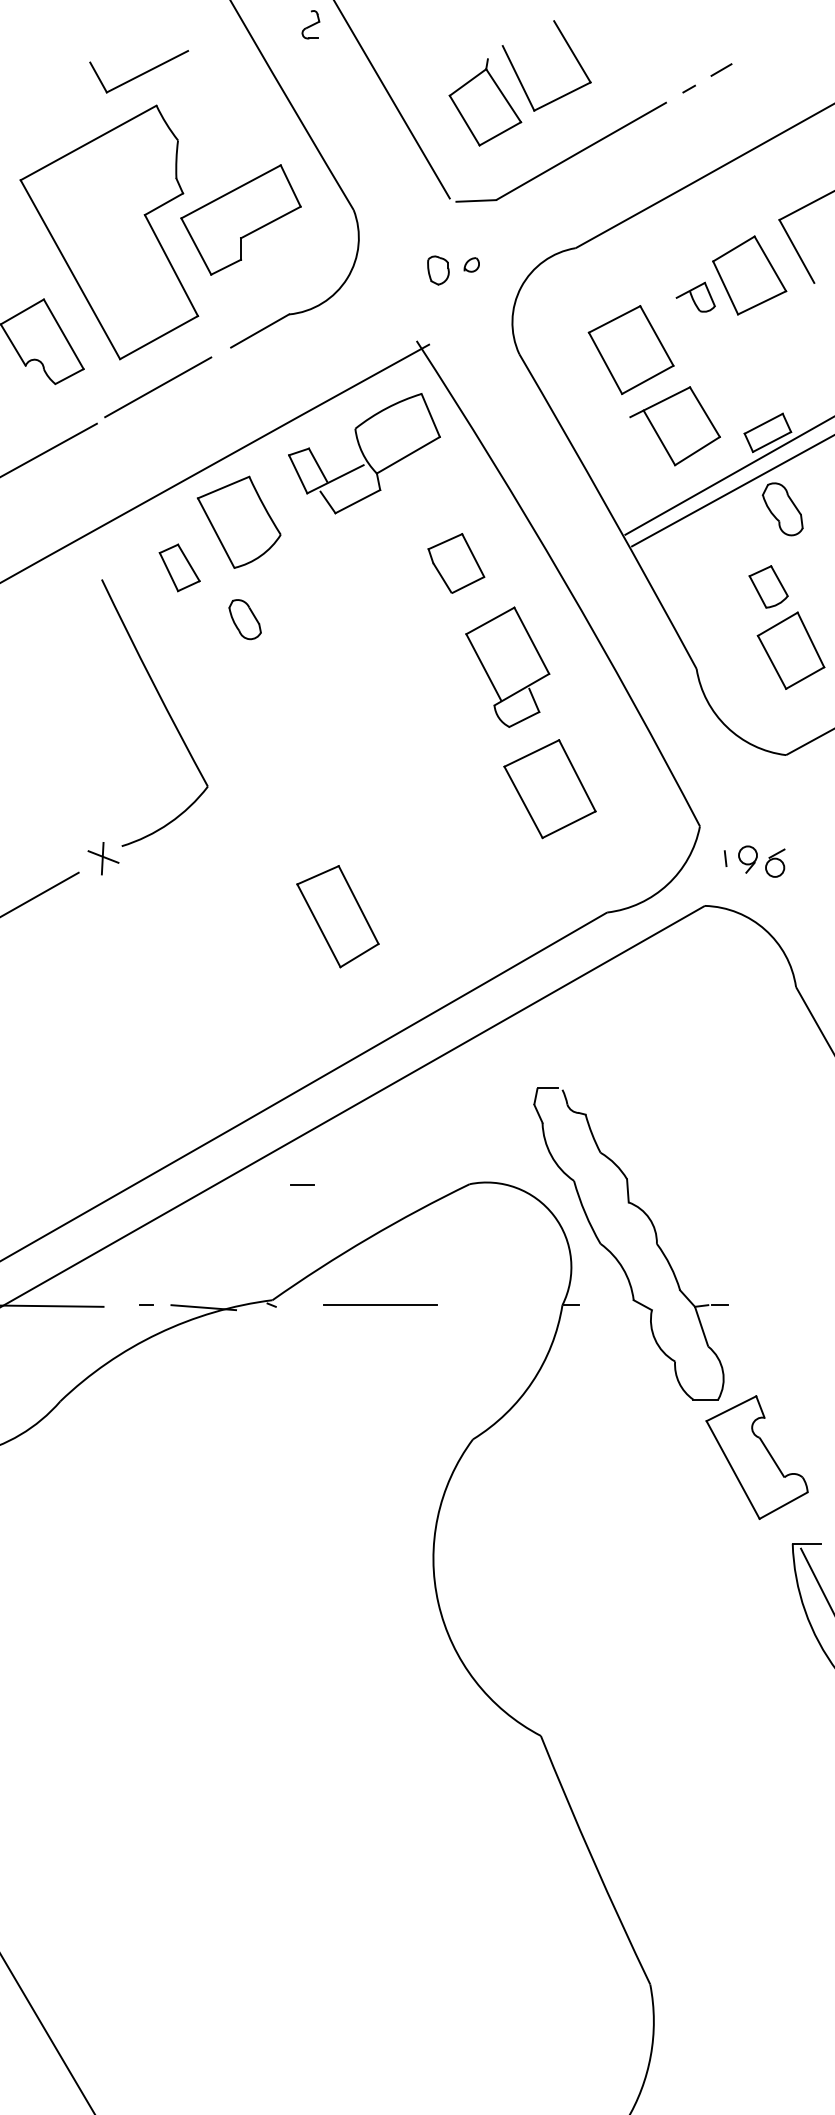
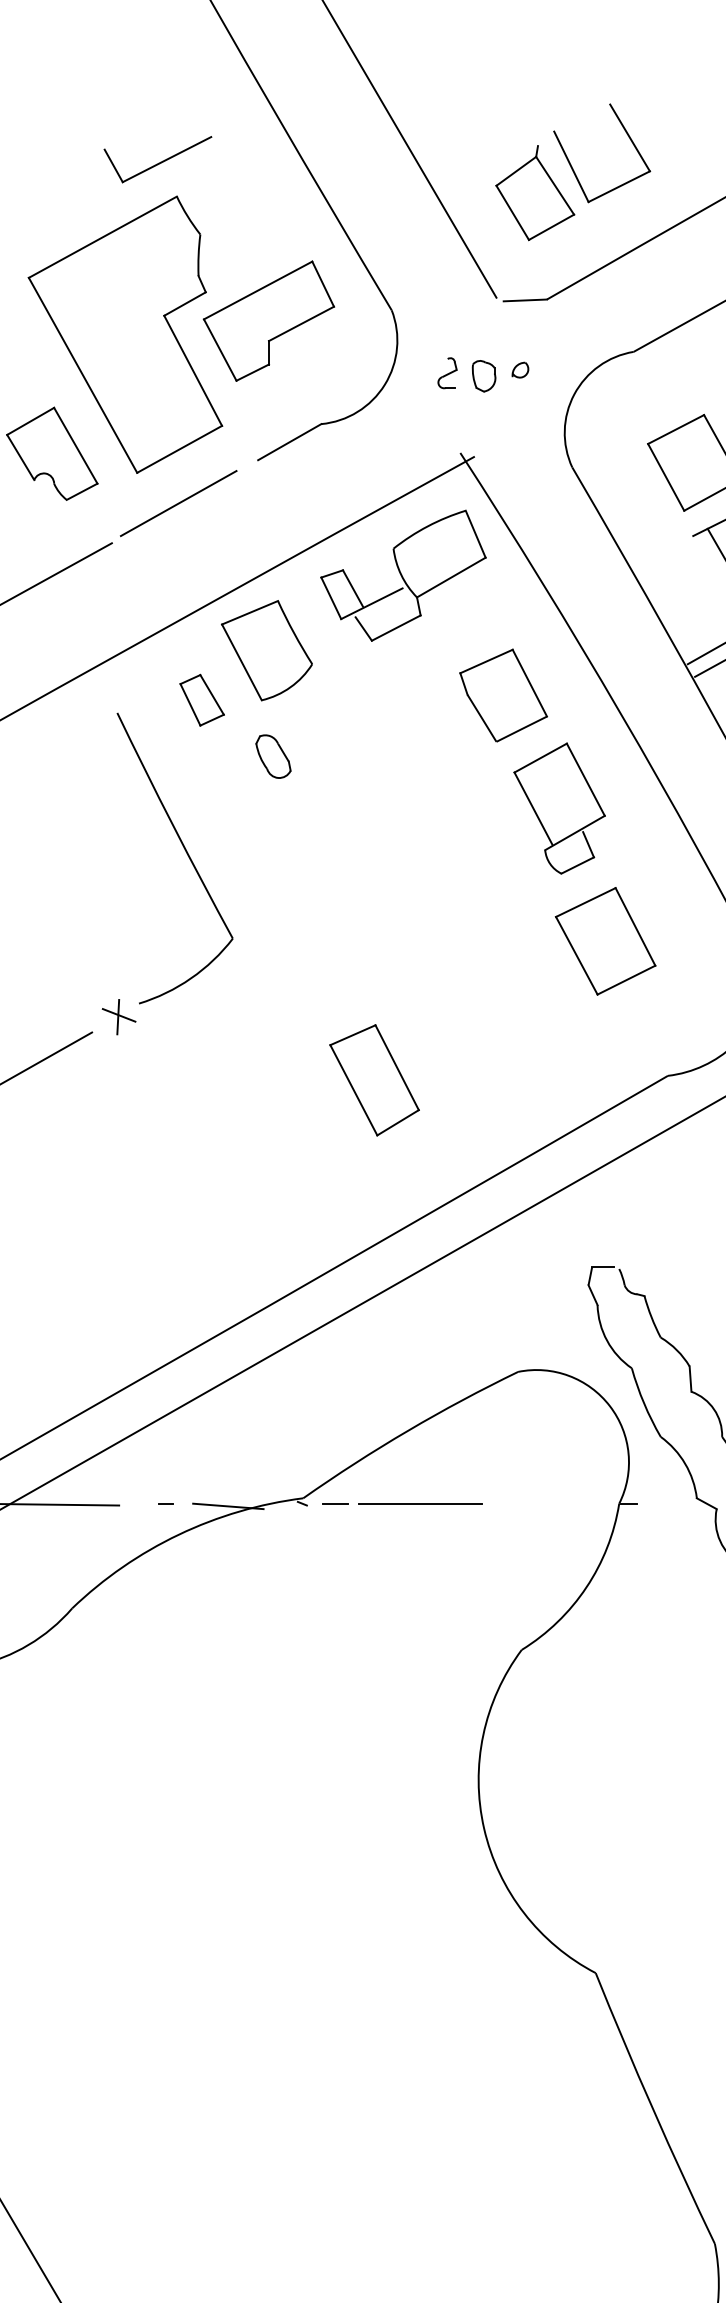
part: (310, 24) -> (447, 372), moved
part: (456, 563) -> (503, 695), size x1.43
line: (302, 1184) -> (335, 1502), moved

